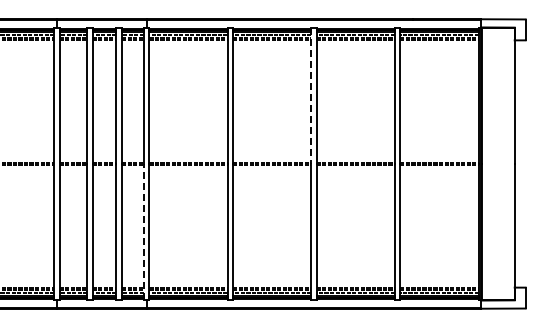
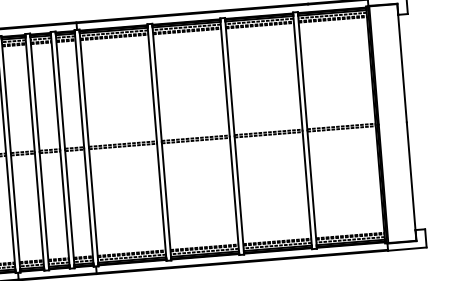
line: (311, 96) -> (225, 77), dashed -> solid
line: (143, 231) -> (88, 207), dashed -> solid

